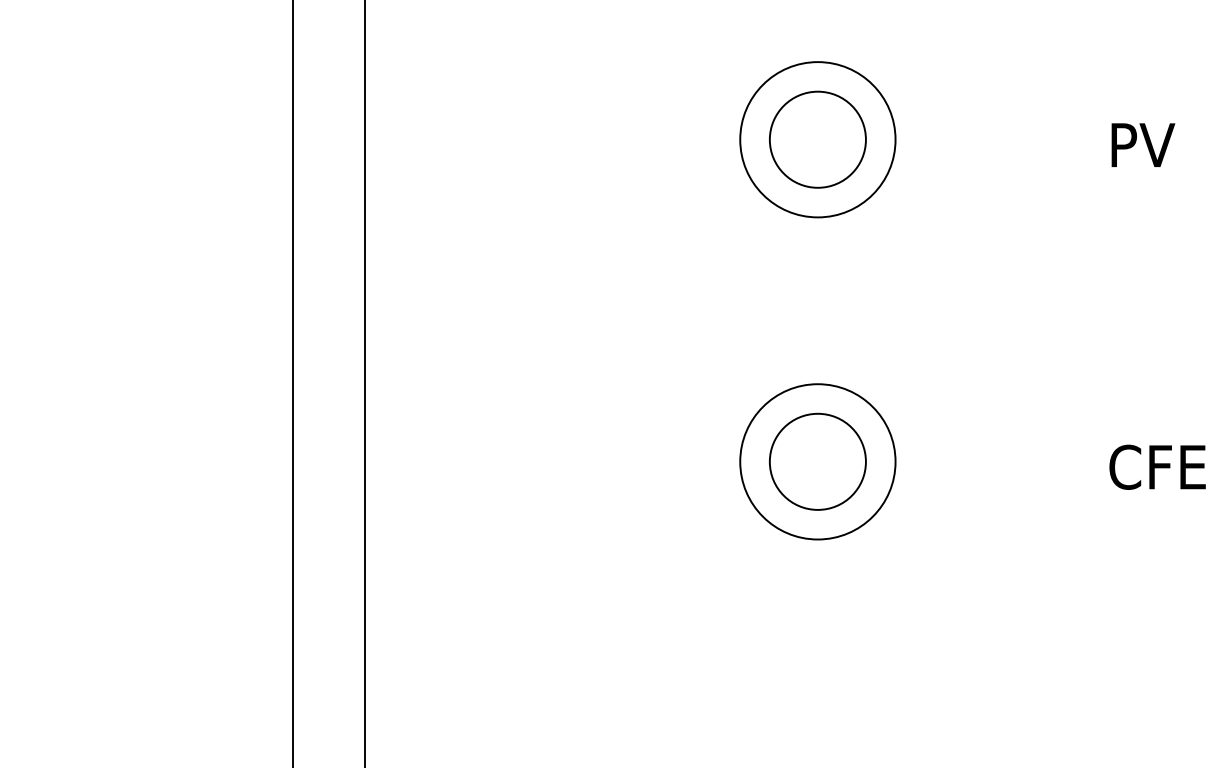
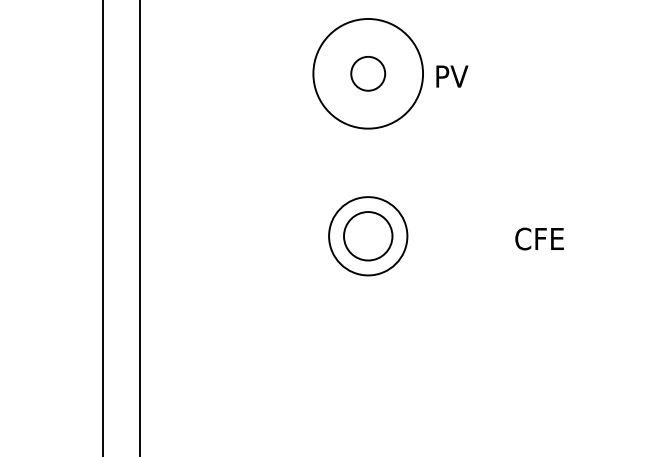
circle: (818, 139) -> (368, 73), size x0.7
circle: (818, 139) -> (368, 73), size x1.4
text: (1143, 145) -> (452, 76), moved

